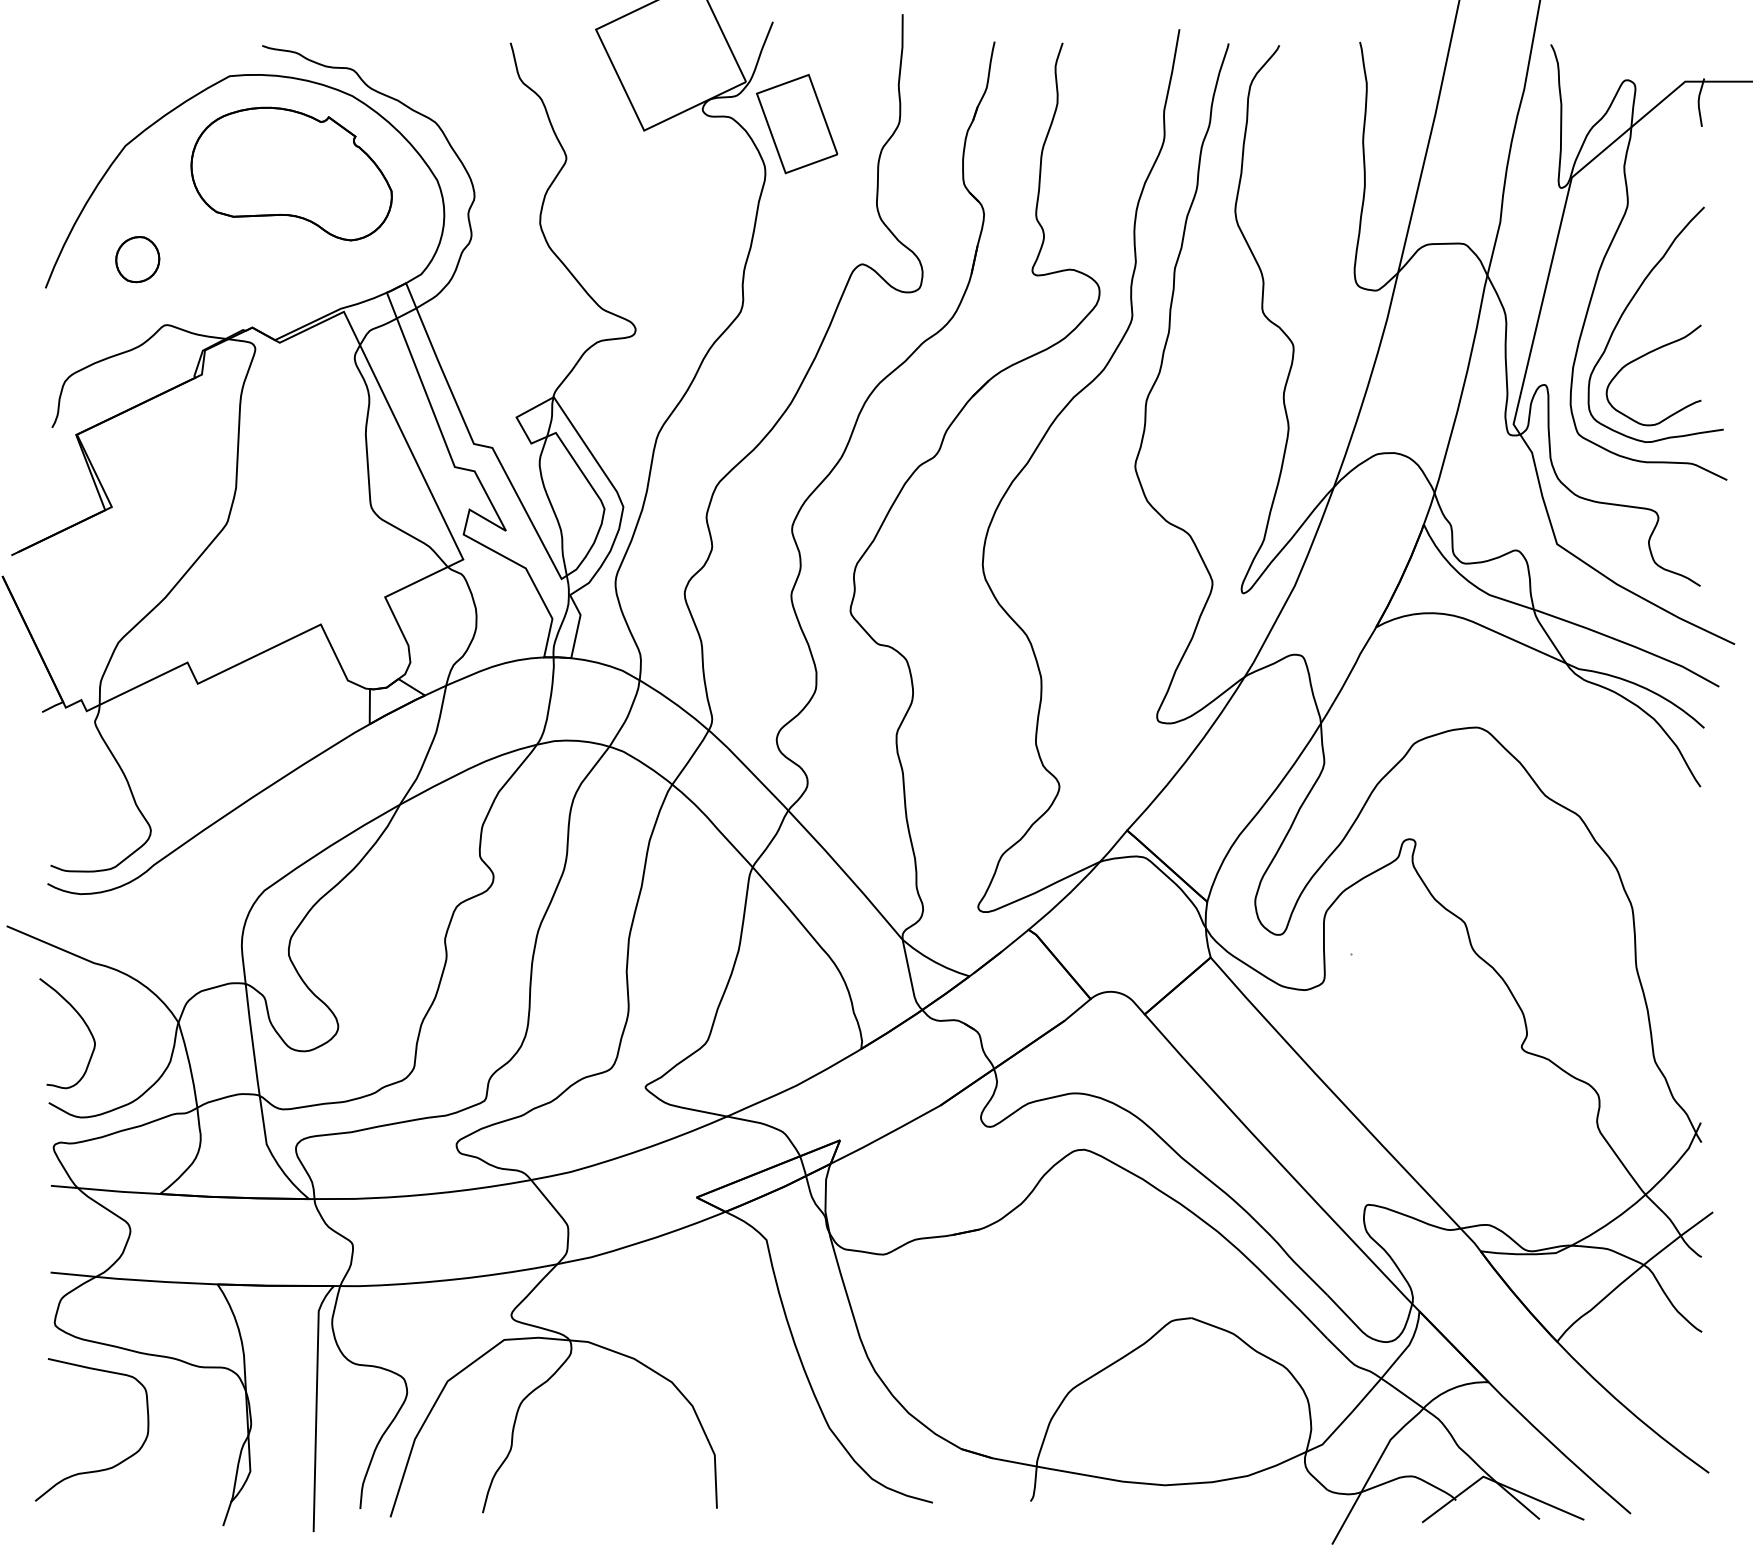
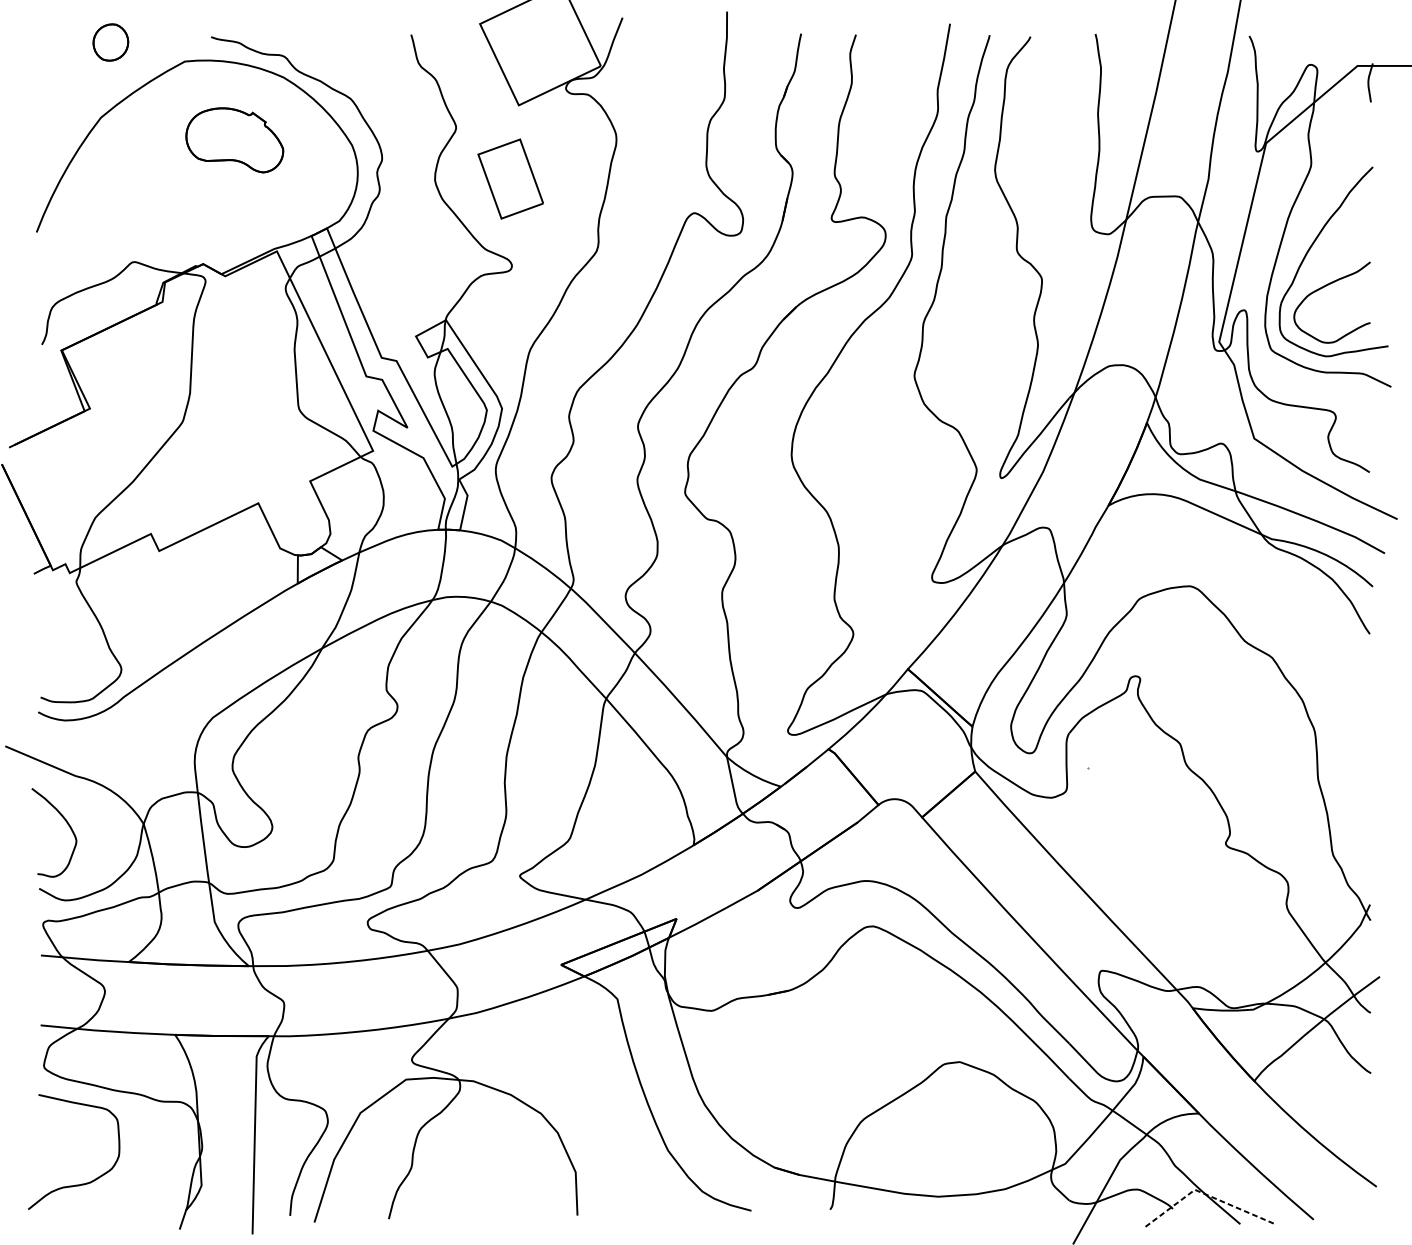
part: (797, 124) -> (511, 179), moved
part: (291, 173) -> (234, 139), size x0.6
part: (137, 259) -> (110, 42), moved
line: (1498, 1483) -> (1207, 1195), solid -> dashed

